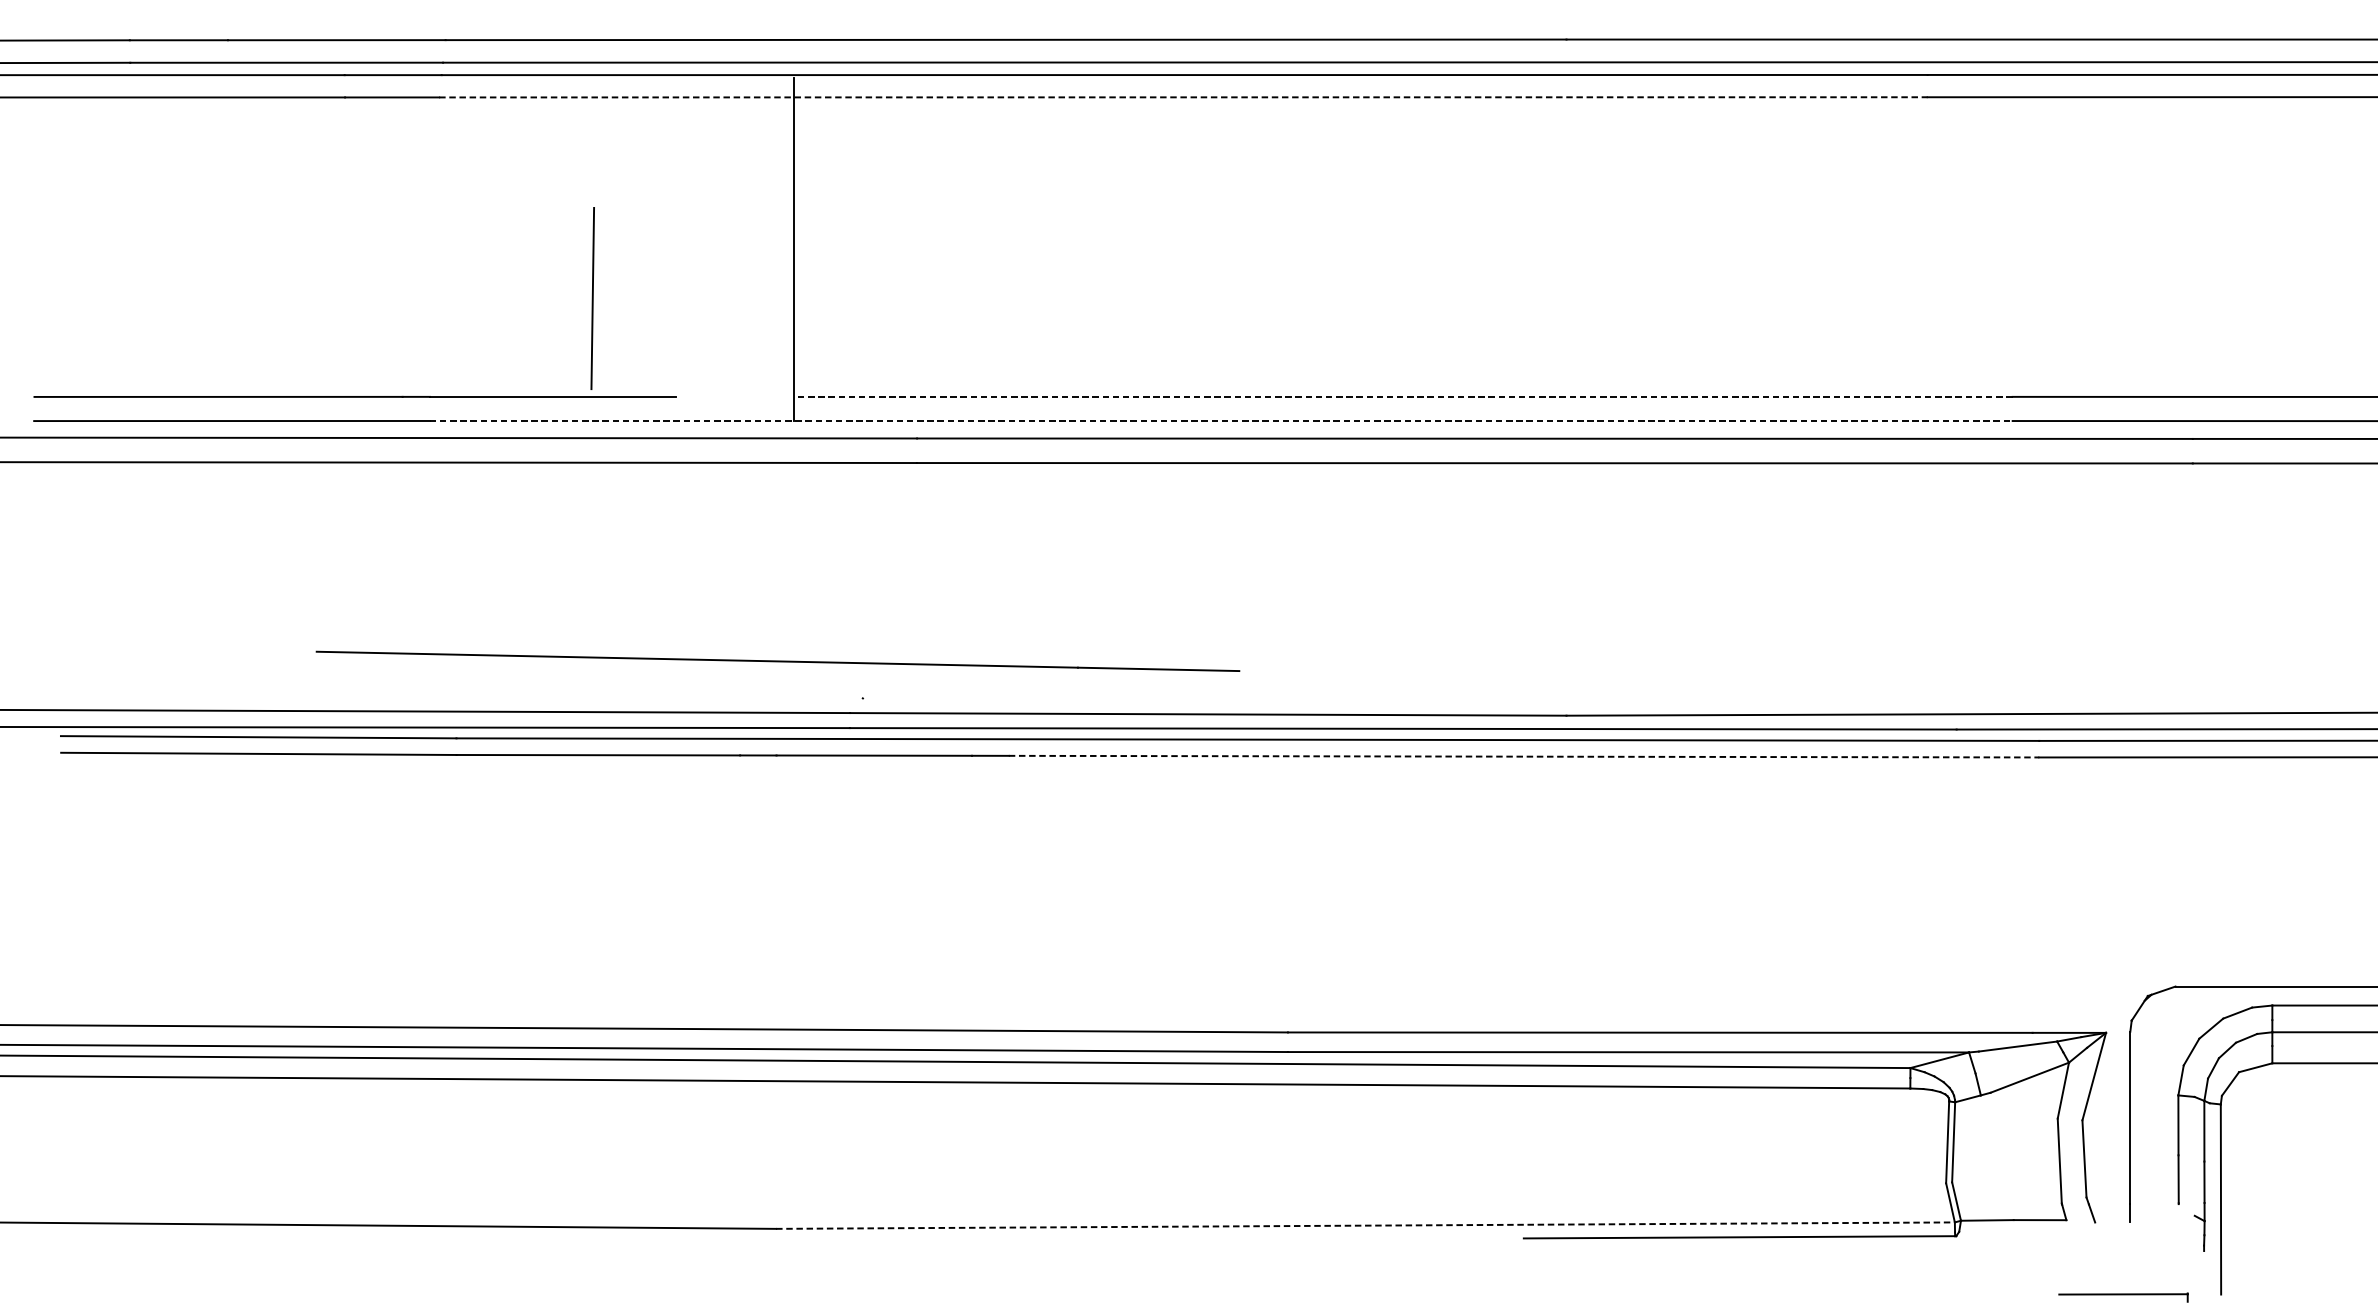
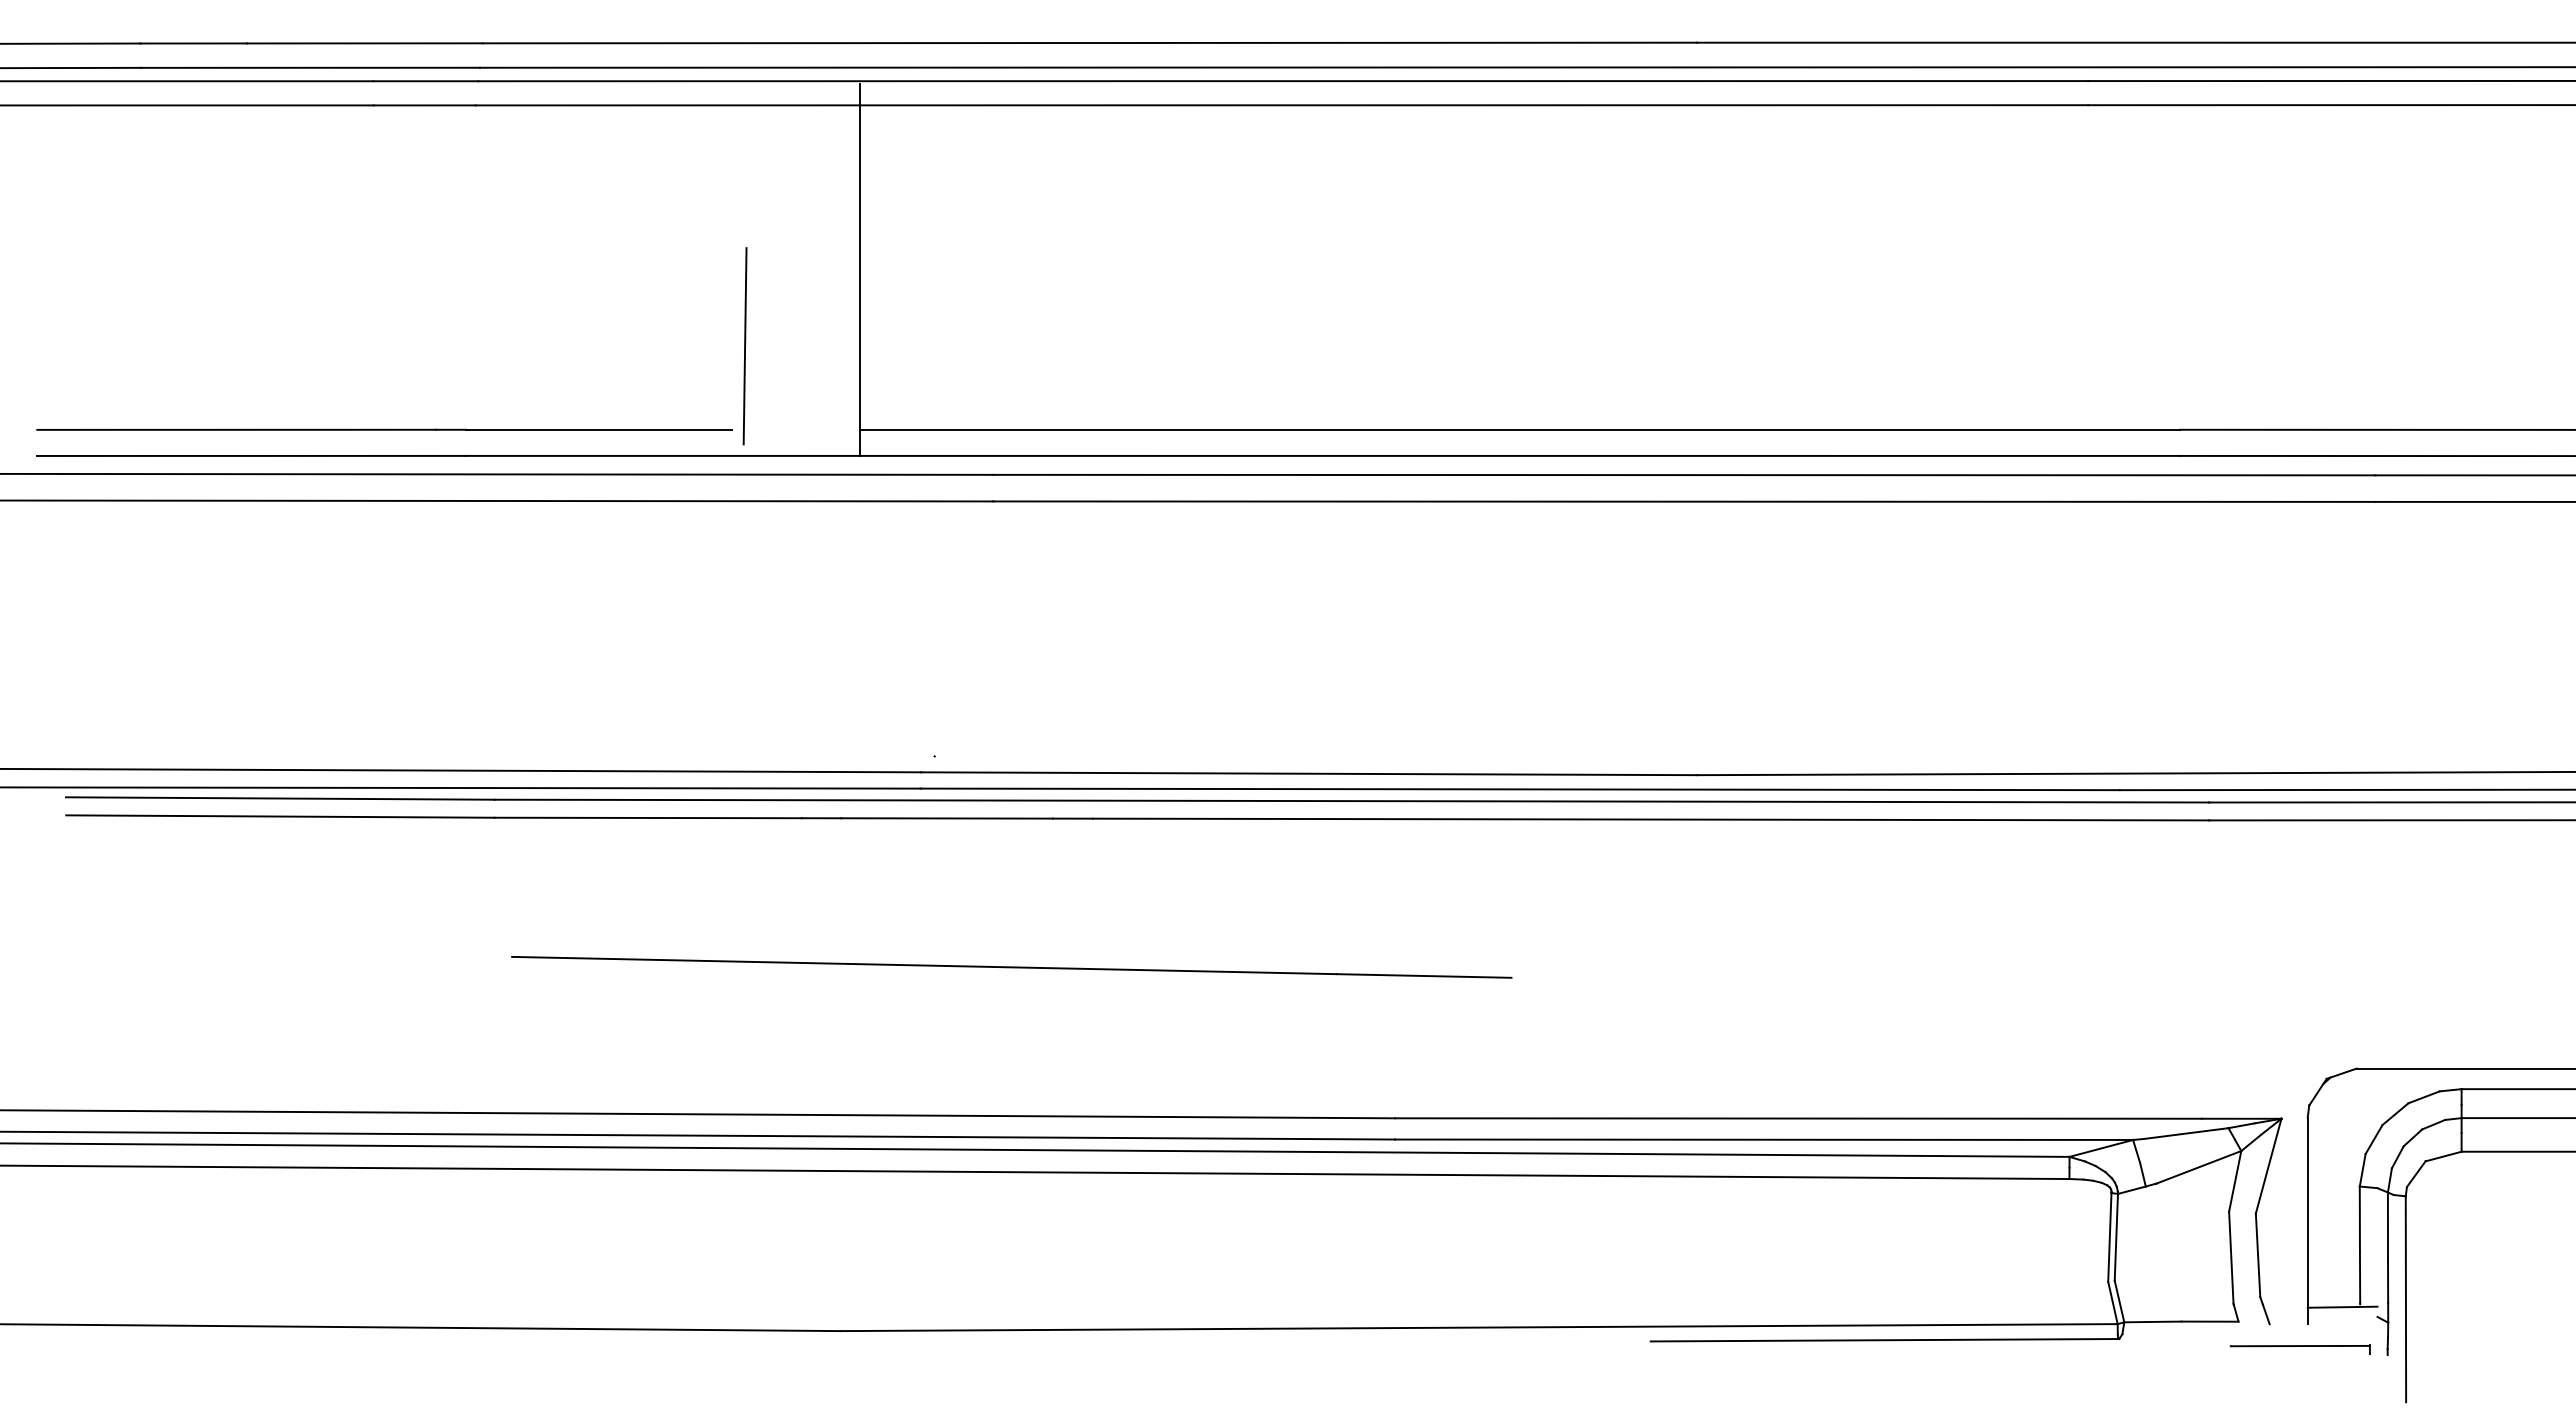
line: (1183, 97) -> (1282, 105), dashed -> solid
line: (592, 298) -> (744, 346), moved
line: (1403, 396) -> (1520, 429), dashed -> solid
line: (1221, 420) -> (1323, 455), dashed -> solid
line: (777, 661) -> (1011, 967), moved
line: (1524, 756) -> (1651, 819), dashed -> solid
line: (2162, 1206) -> (2342, 1306), added
line: (1365, 1225) -> (1479, 1327), dashed -> solid
part: (2122, 1297) -> (2299, 1349), moved

